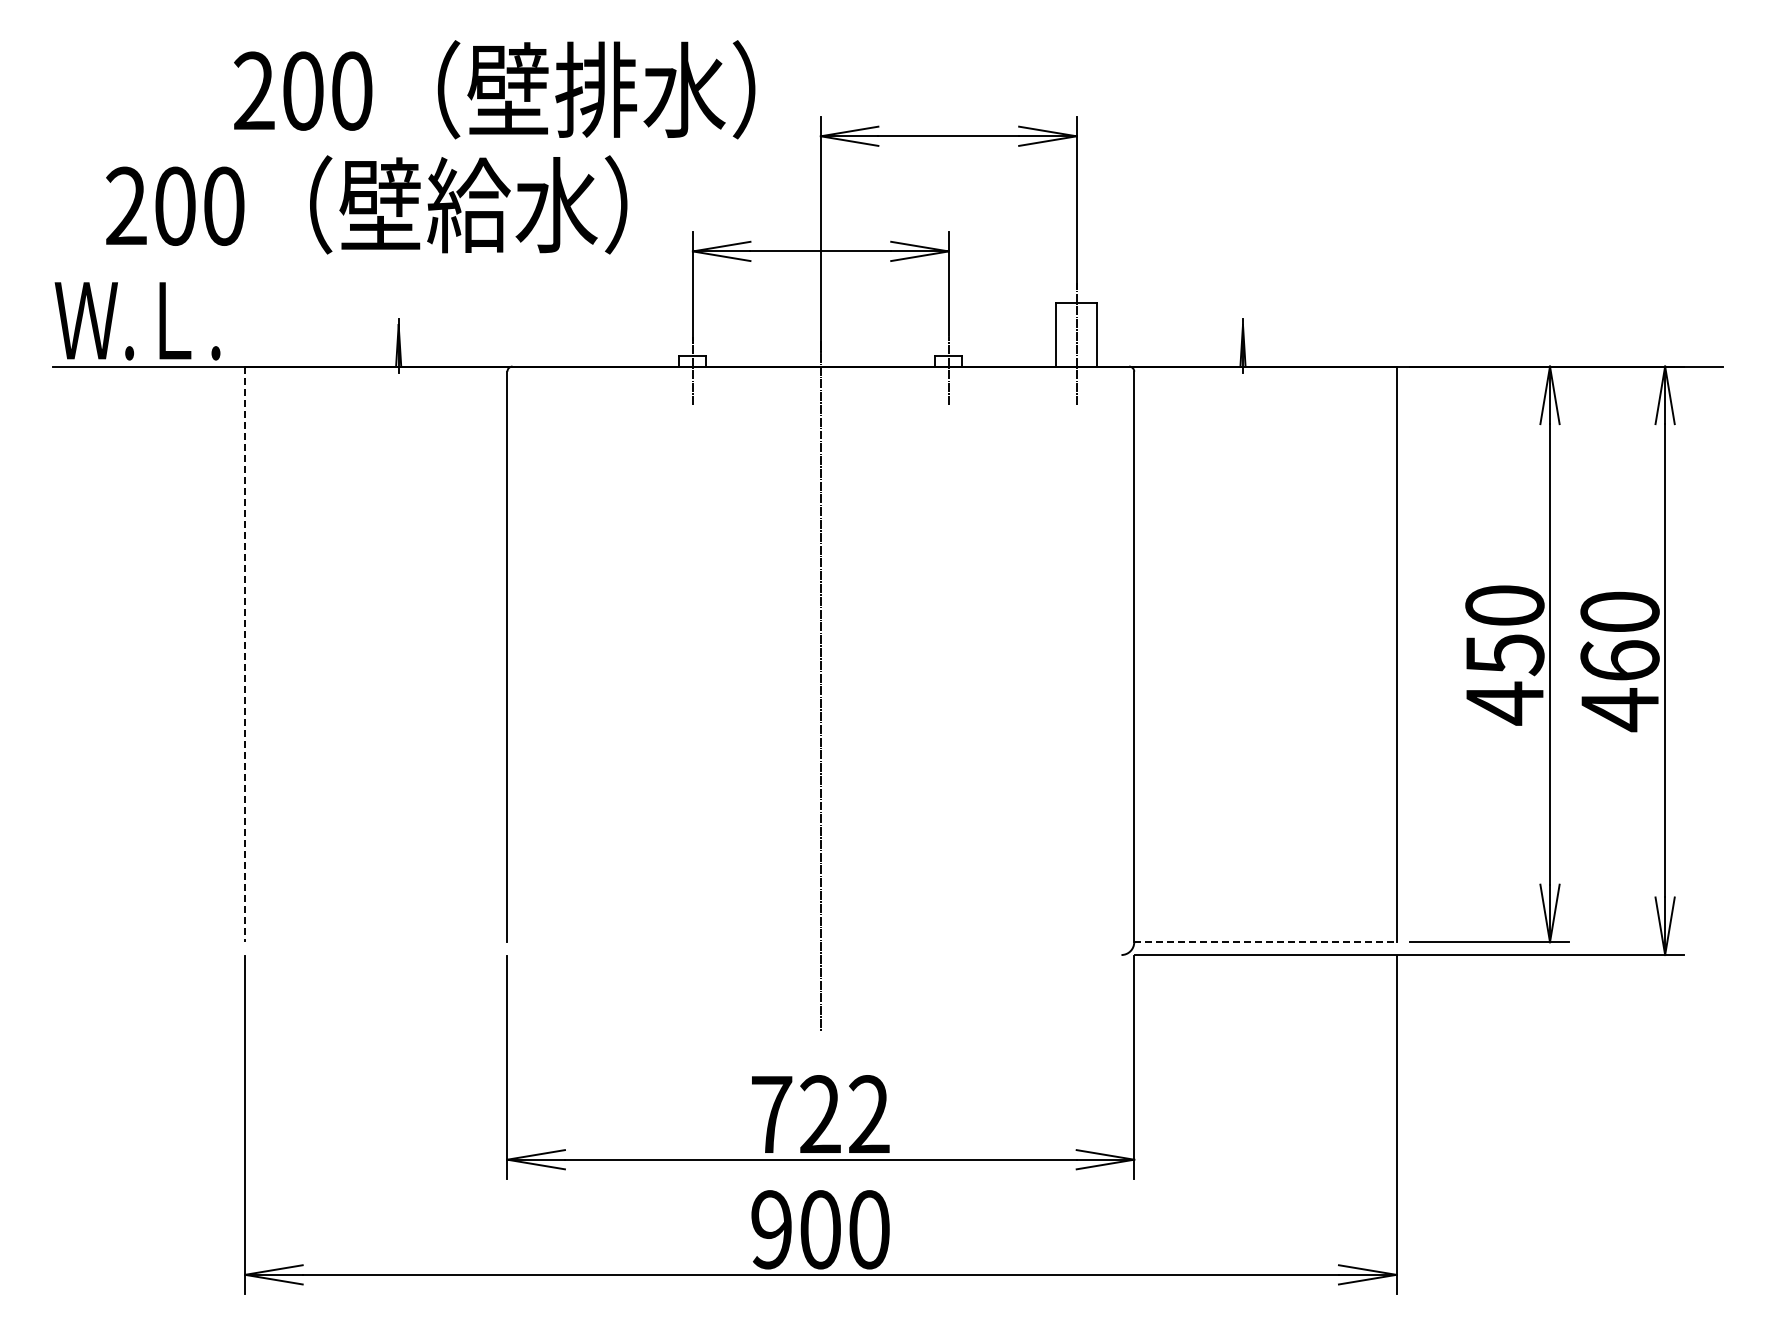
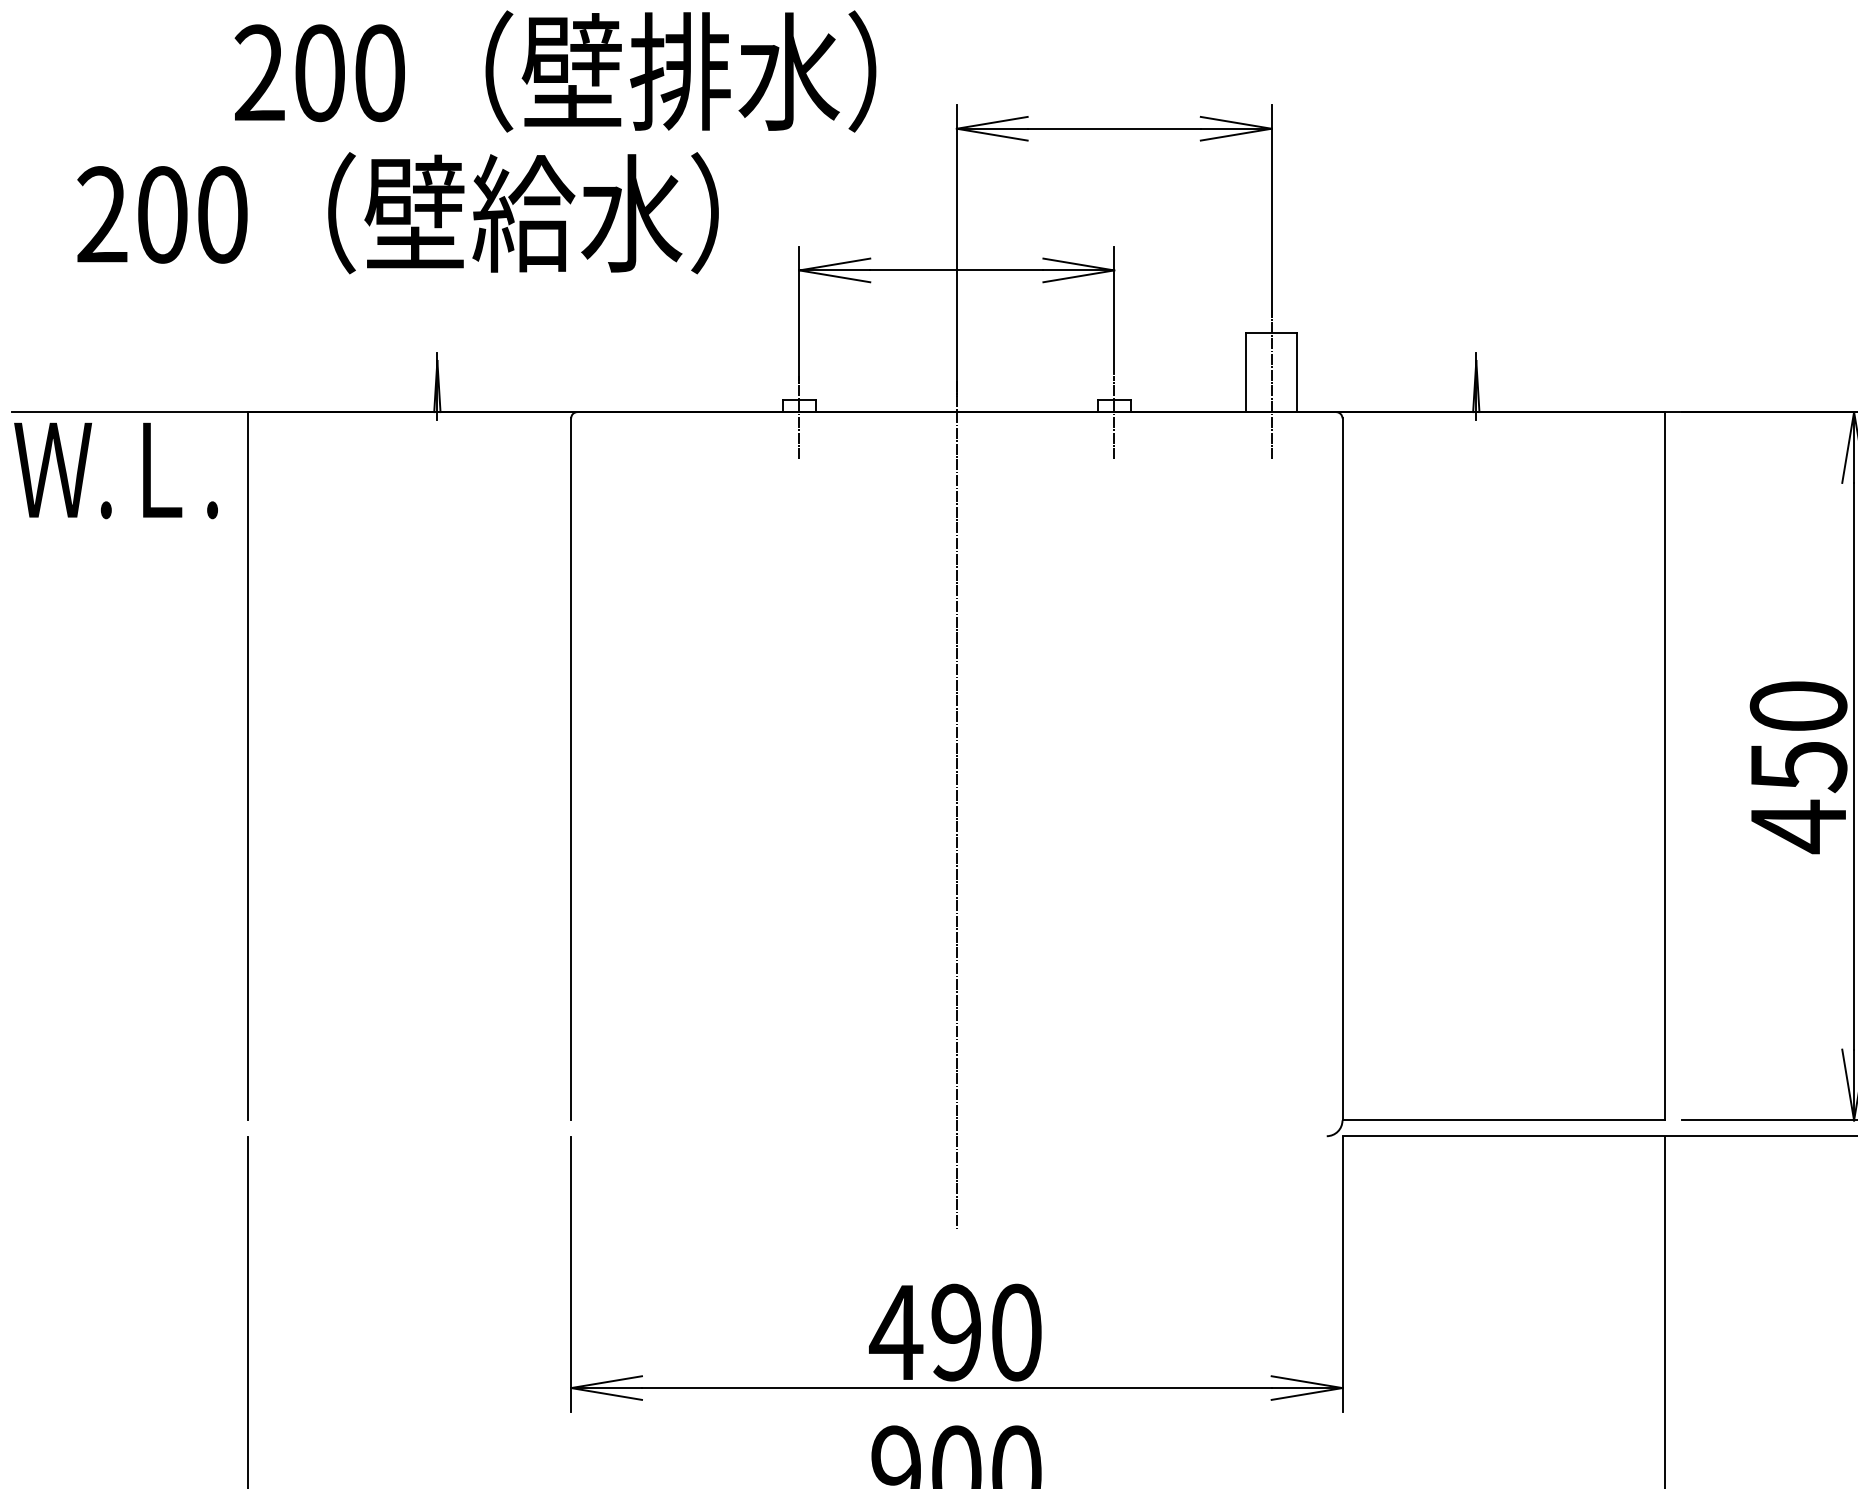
text: (137, 321) -> (115, 471), moved
line: (245, 654) -> (248, 766), dashed -> solid
line: (1265, 942) -> (1504, 1120), dashed -> solid
text: (819, 1114) -> (955, 1332), 722 -> 490

